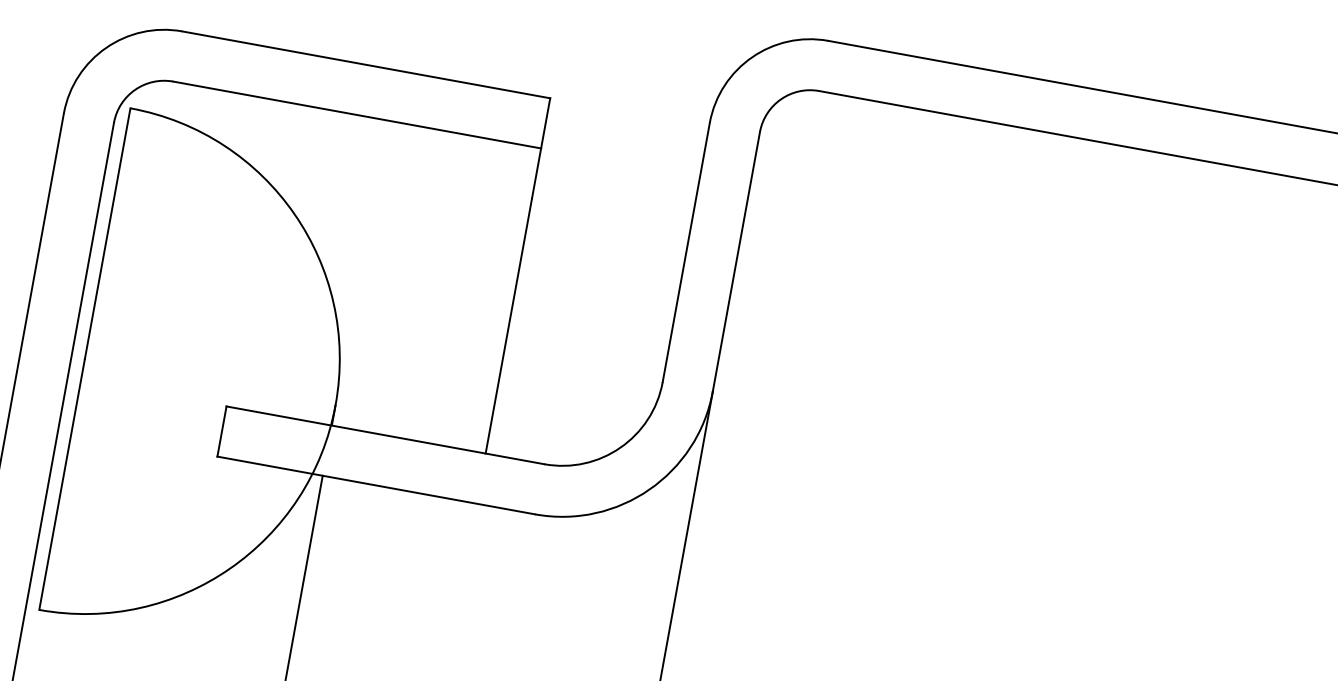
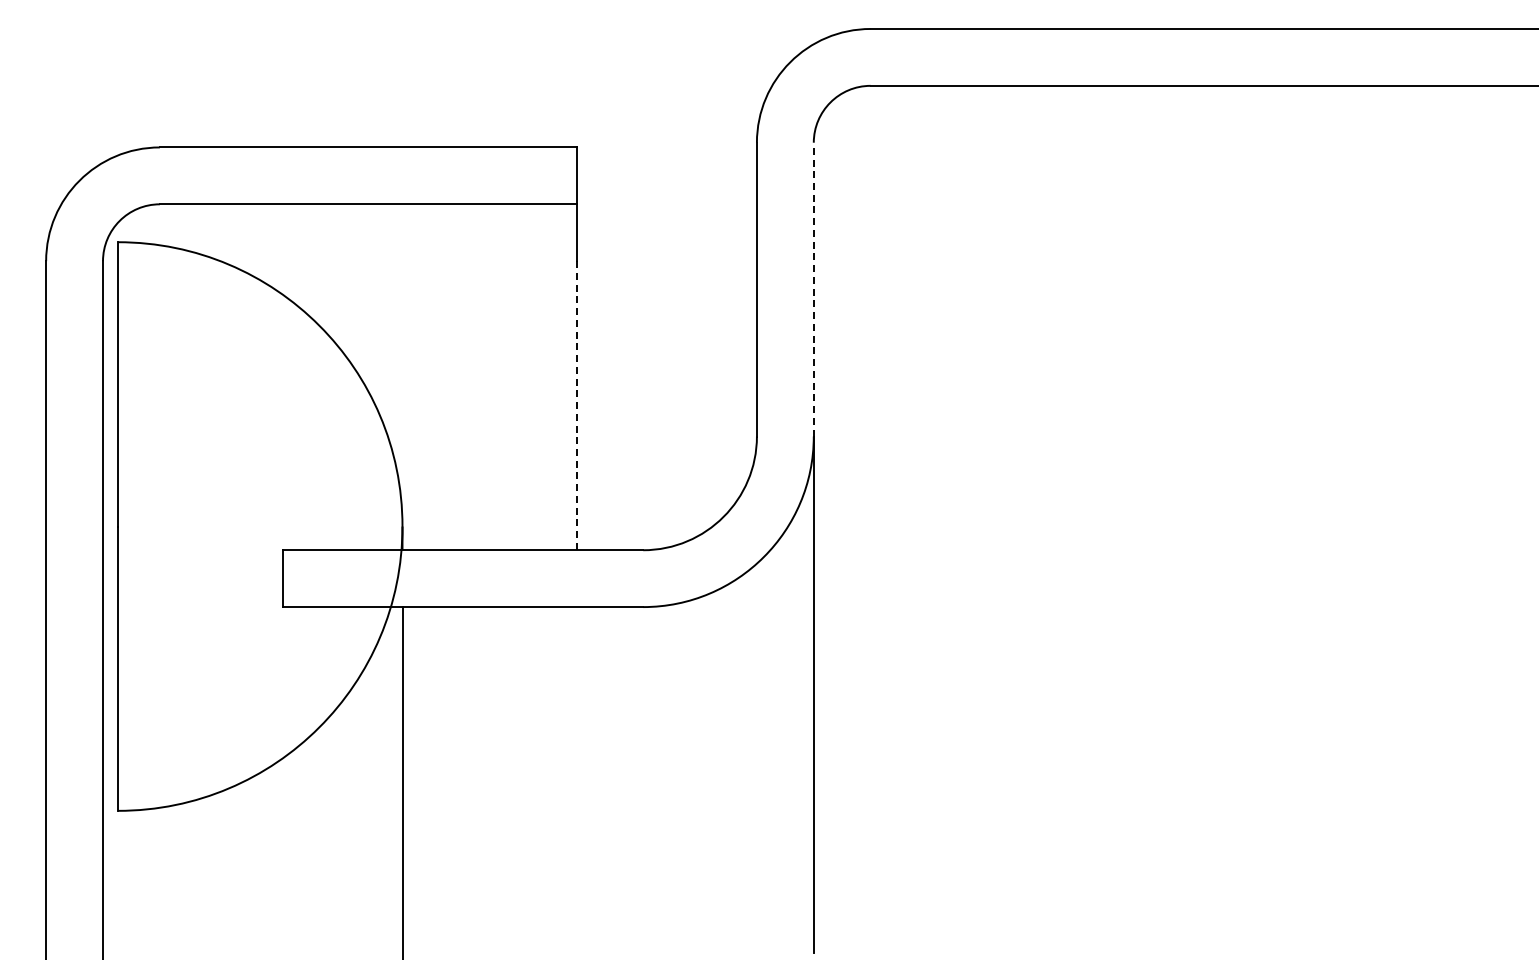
line: (736, 261) -> (813, 289), solid -> dashed
line: (508, 325) -> (576, 405), solid -> dashed

